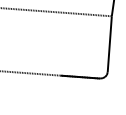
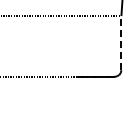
line: (109, 43) -> (121, 42), solid -> dashed

